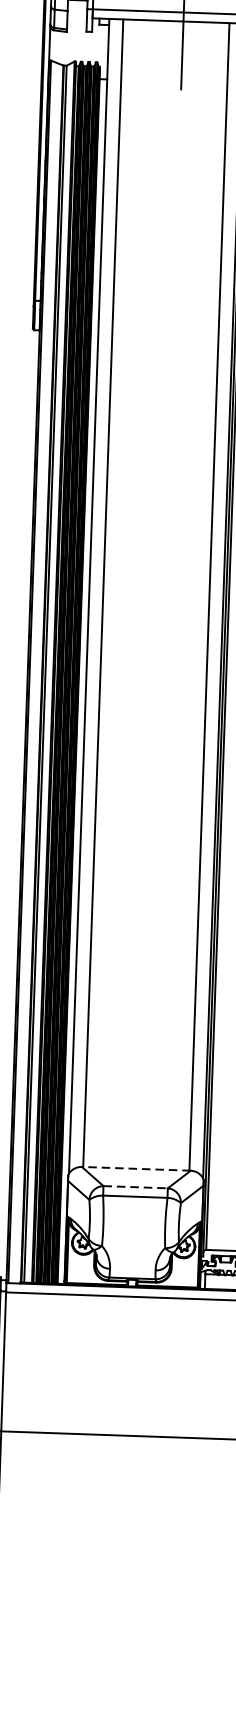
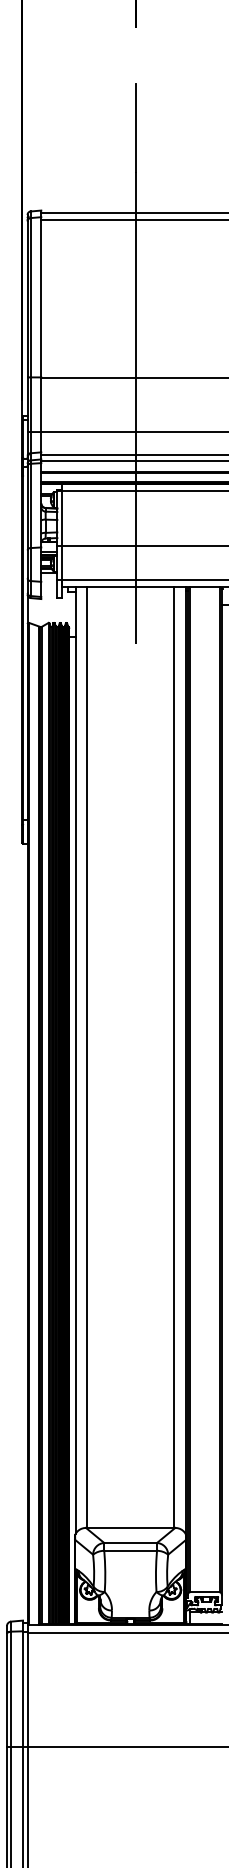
line: (136, 1168) -> (130, 1527), dashed -> solid
line: (136, 1187) -> (131, 1543), dashed -> solid

